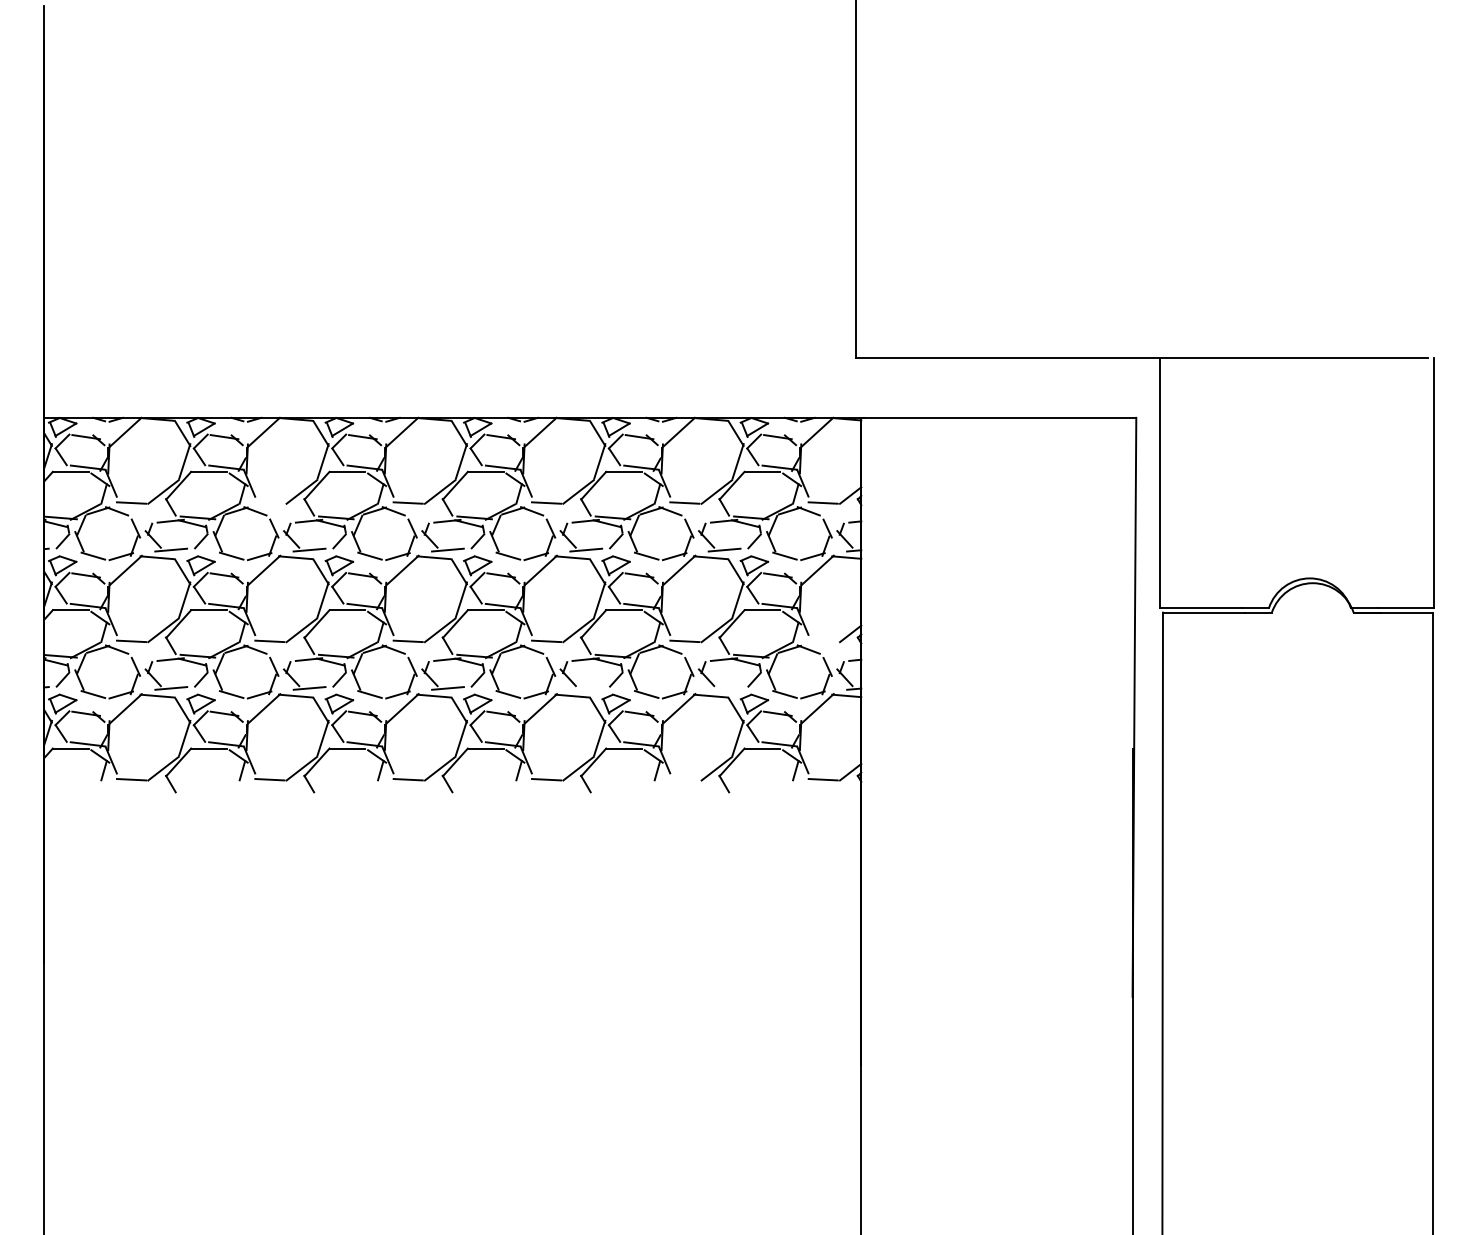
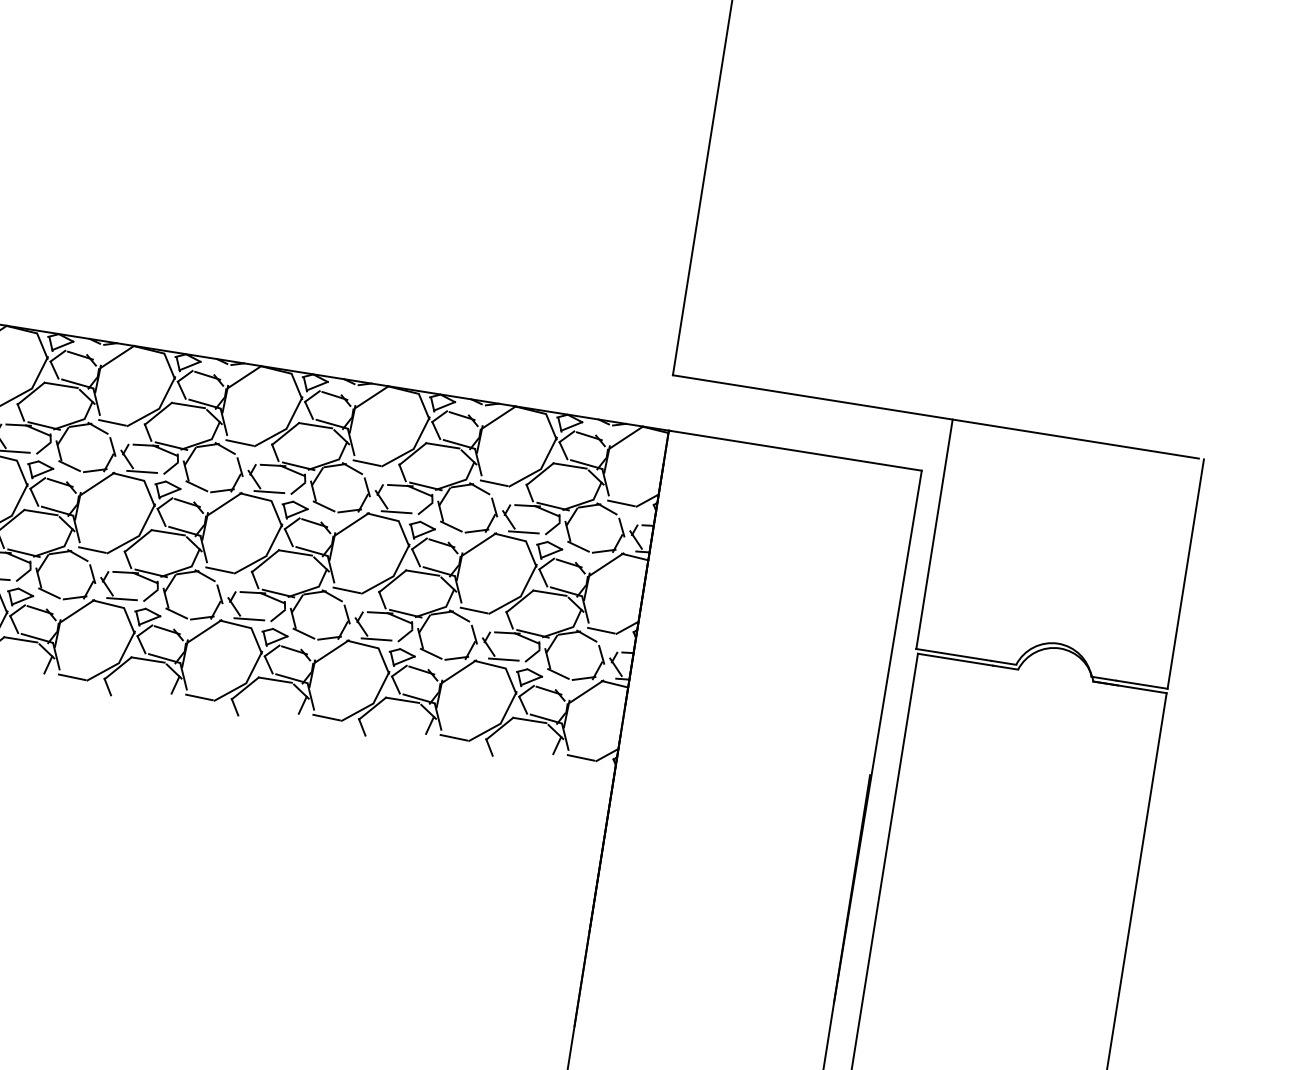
line: (269, 502) -> (112, 422), added
line: (822, 641) -> (600, 630), added
line: (586, 688) -> (376, 639), added
line: (724, 688) -> (503, 659), added
line: (684, 779) -> (453, 737), added

